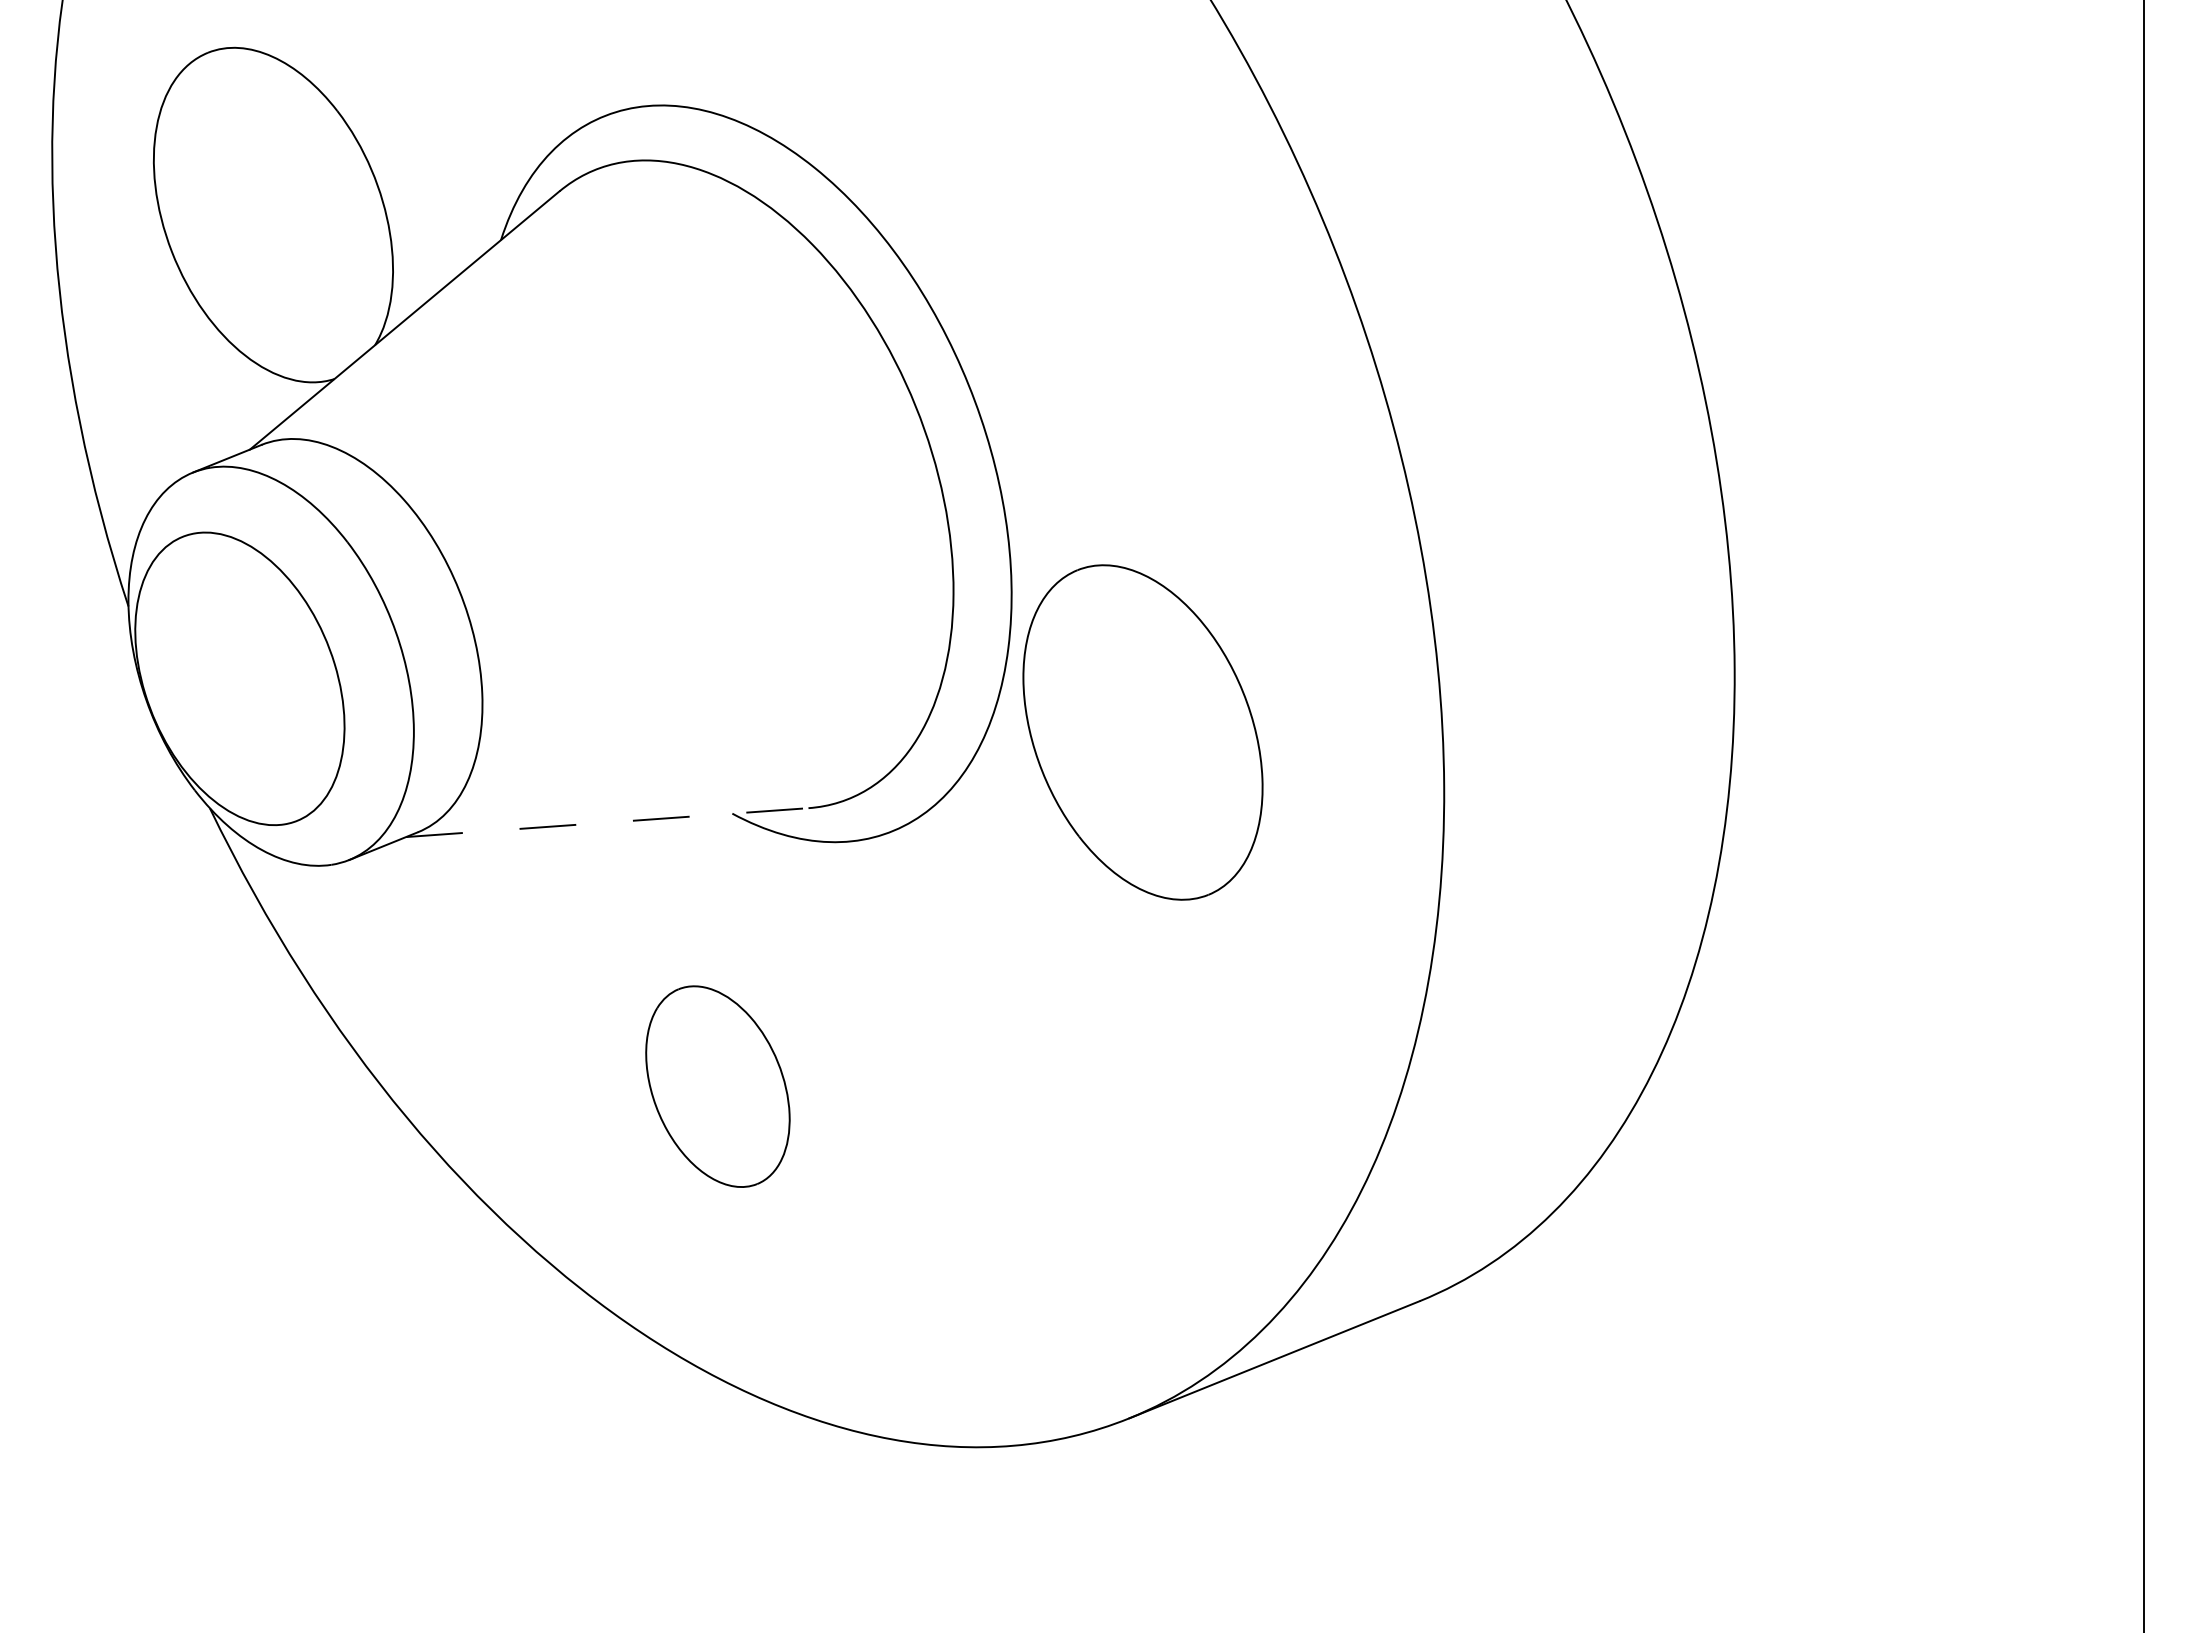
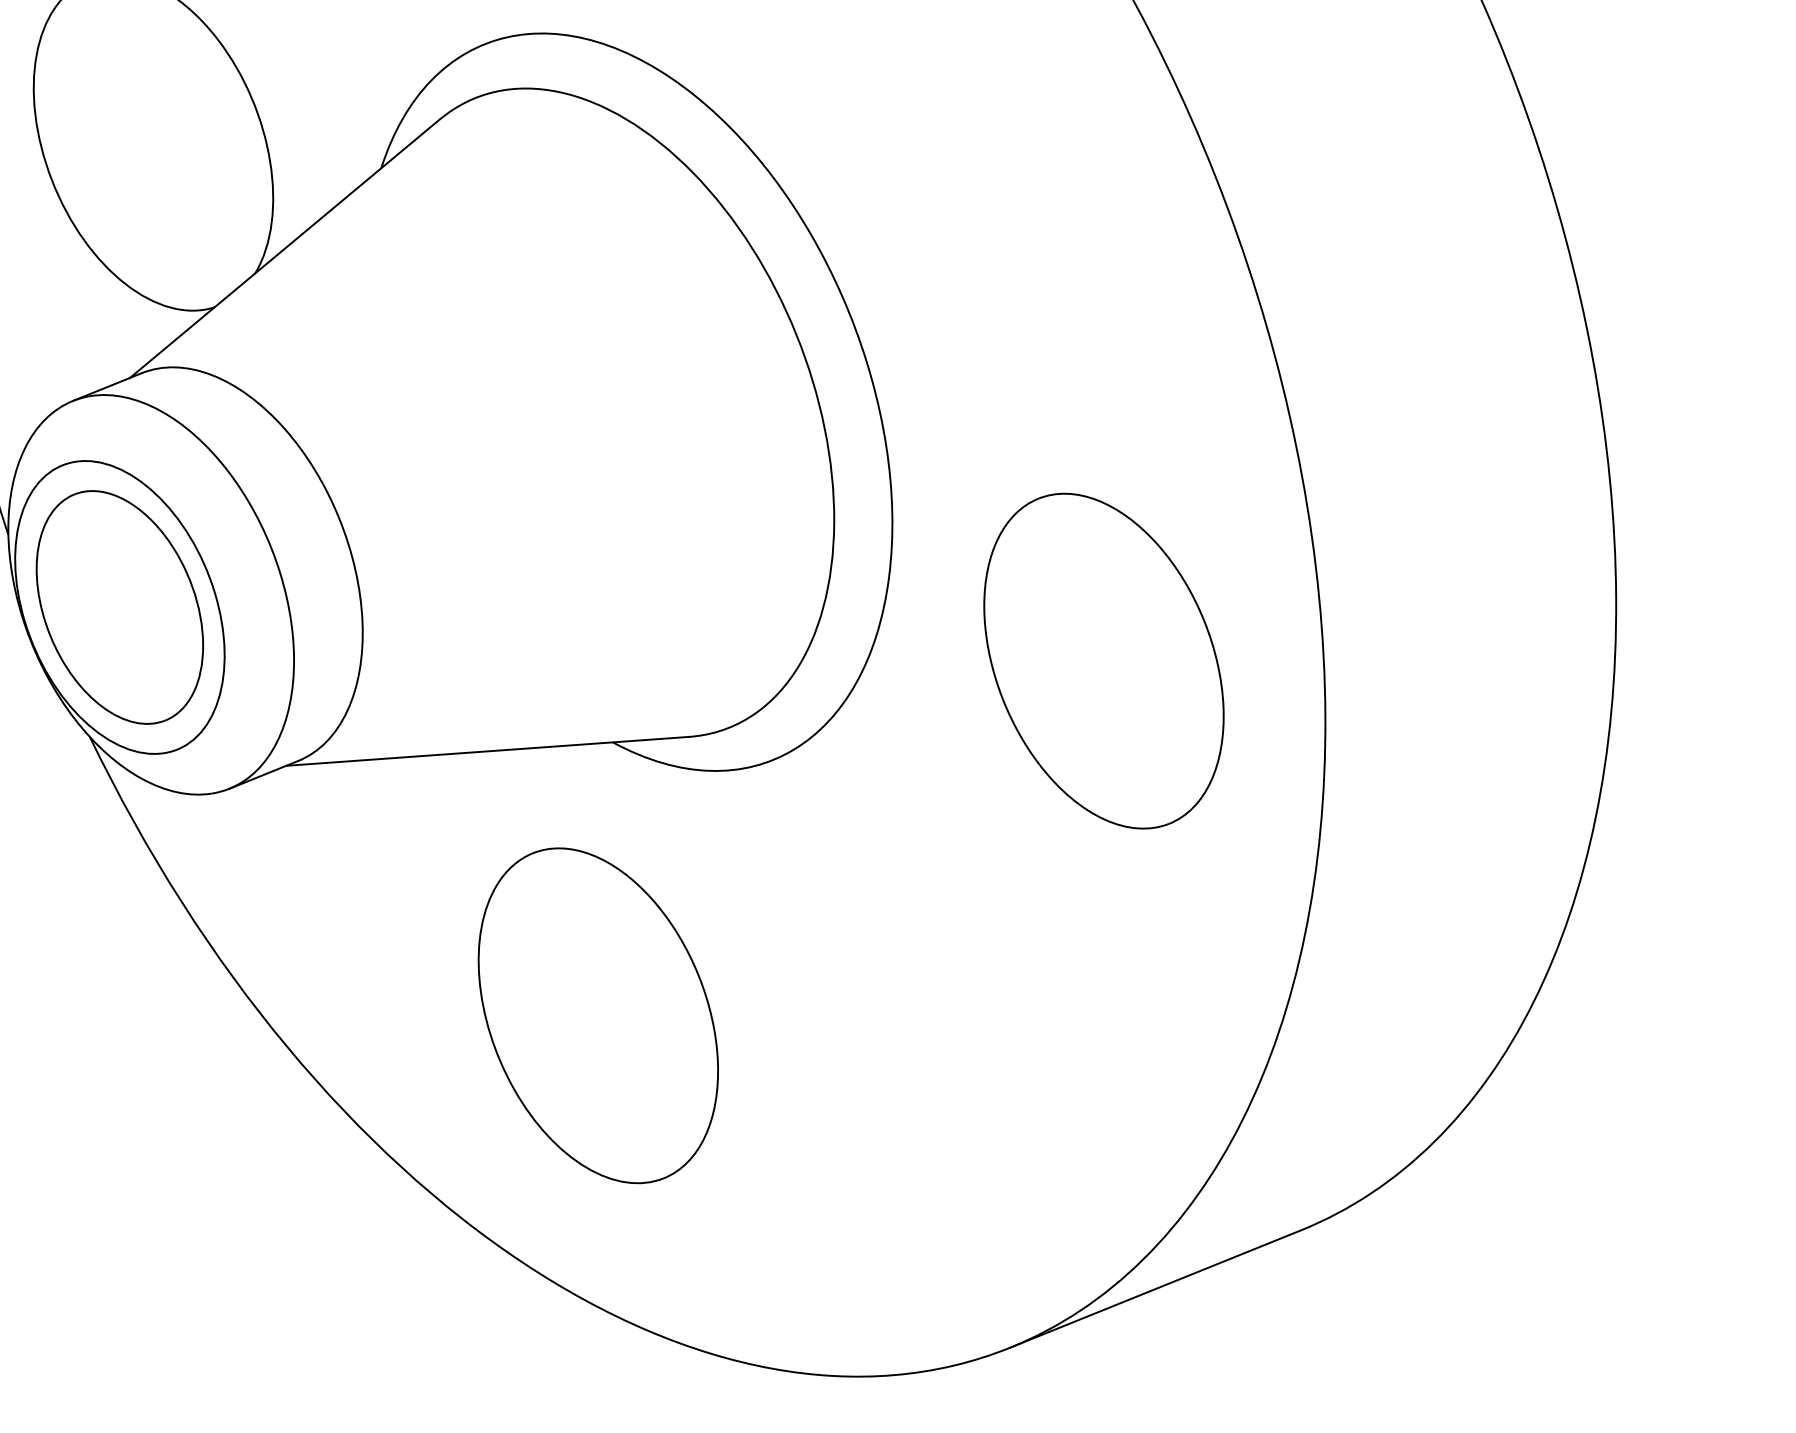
part: (239, 678) -> (119, 607), added
part: (1142, 732) -> (1103, 661), moved
line: (607, 822) -> (487, 751), dashed -> solid
part: (717, 1086) -> (597, 1015), size x1.67

